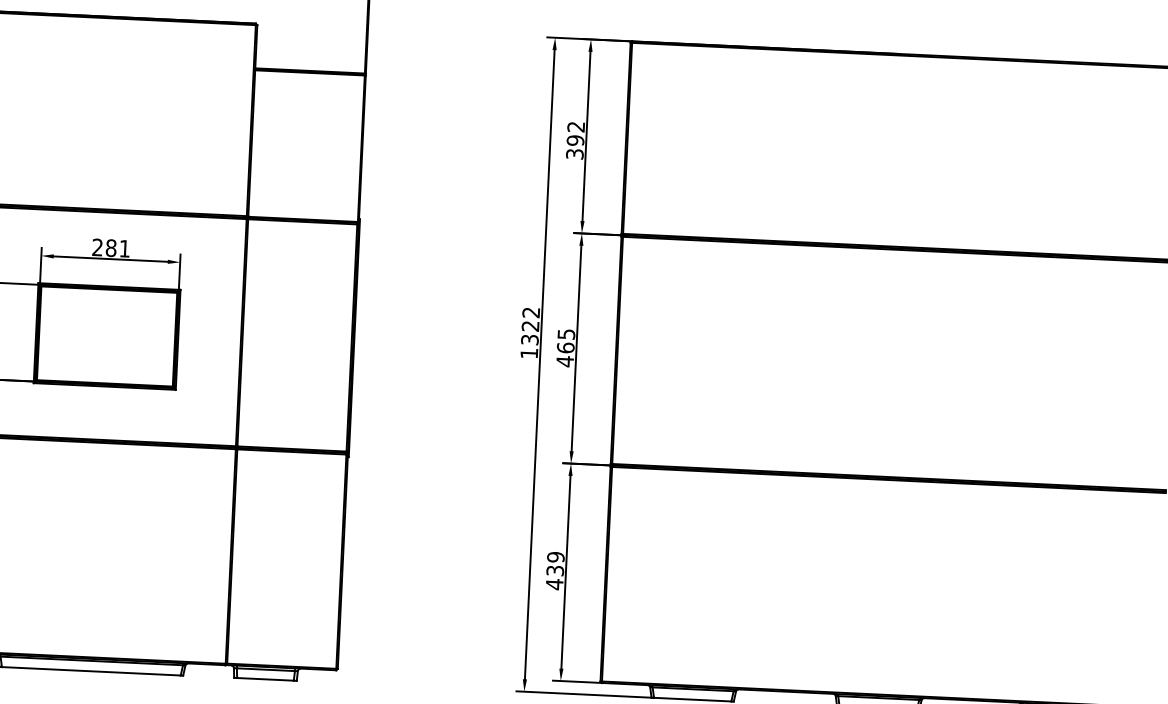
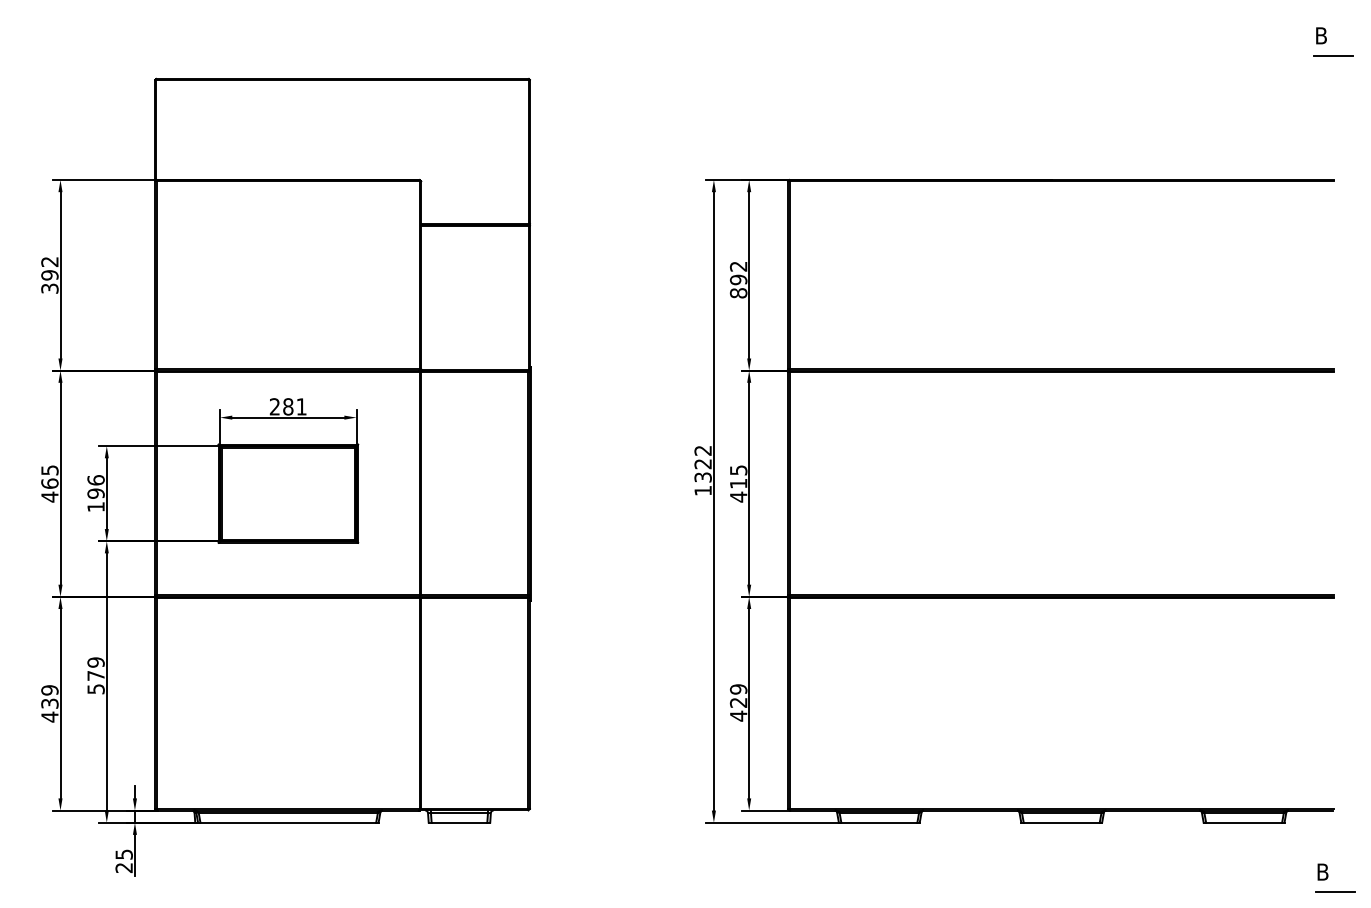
text: (574, 154) -> (738, 293), 392 -> 892
text: (565, 347) -> (738, 483), 465 -> 415
text: (555, 570) -> (738, 702), 439 -> 429

